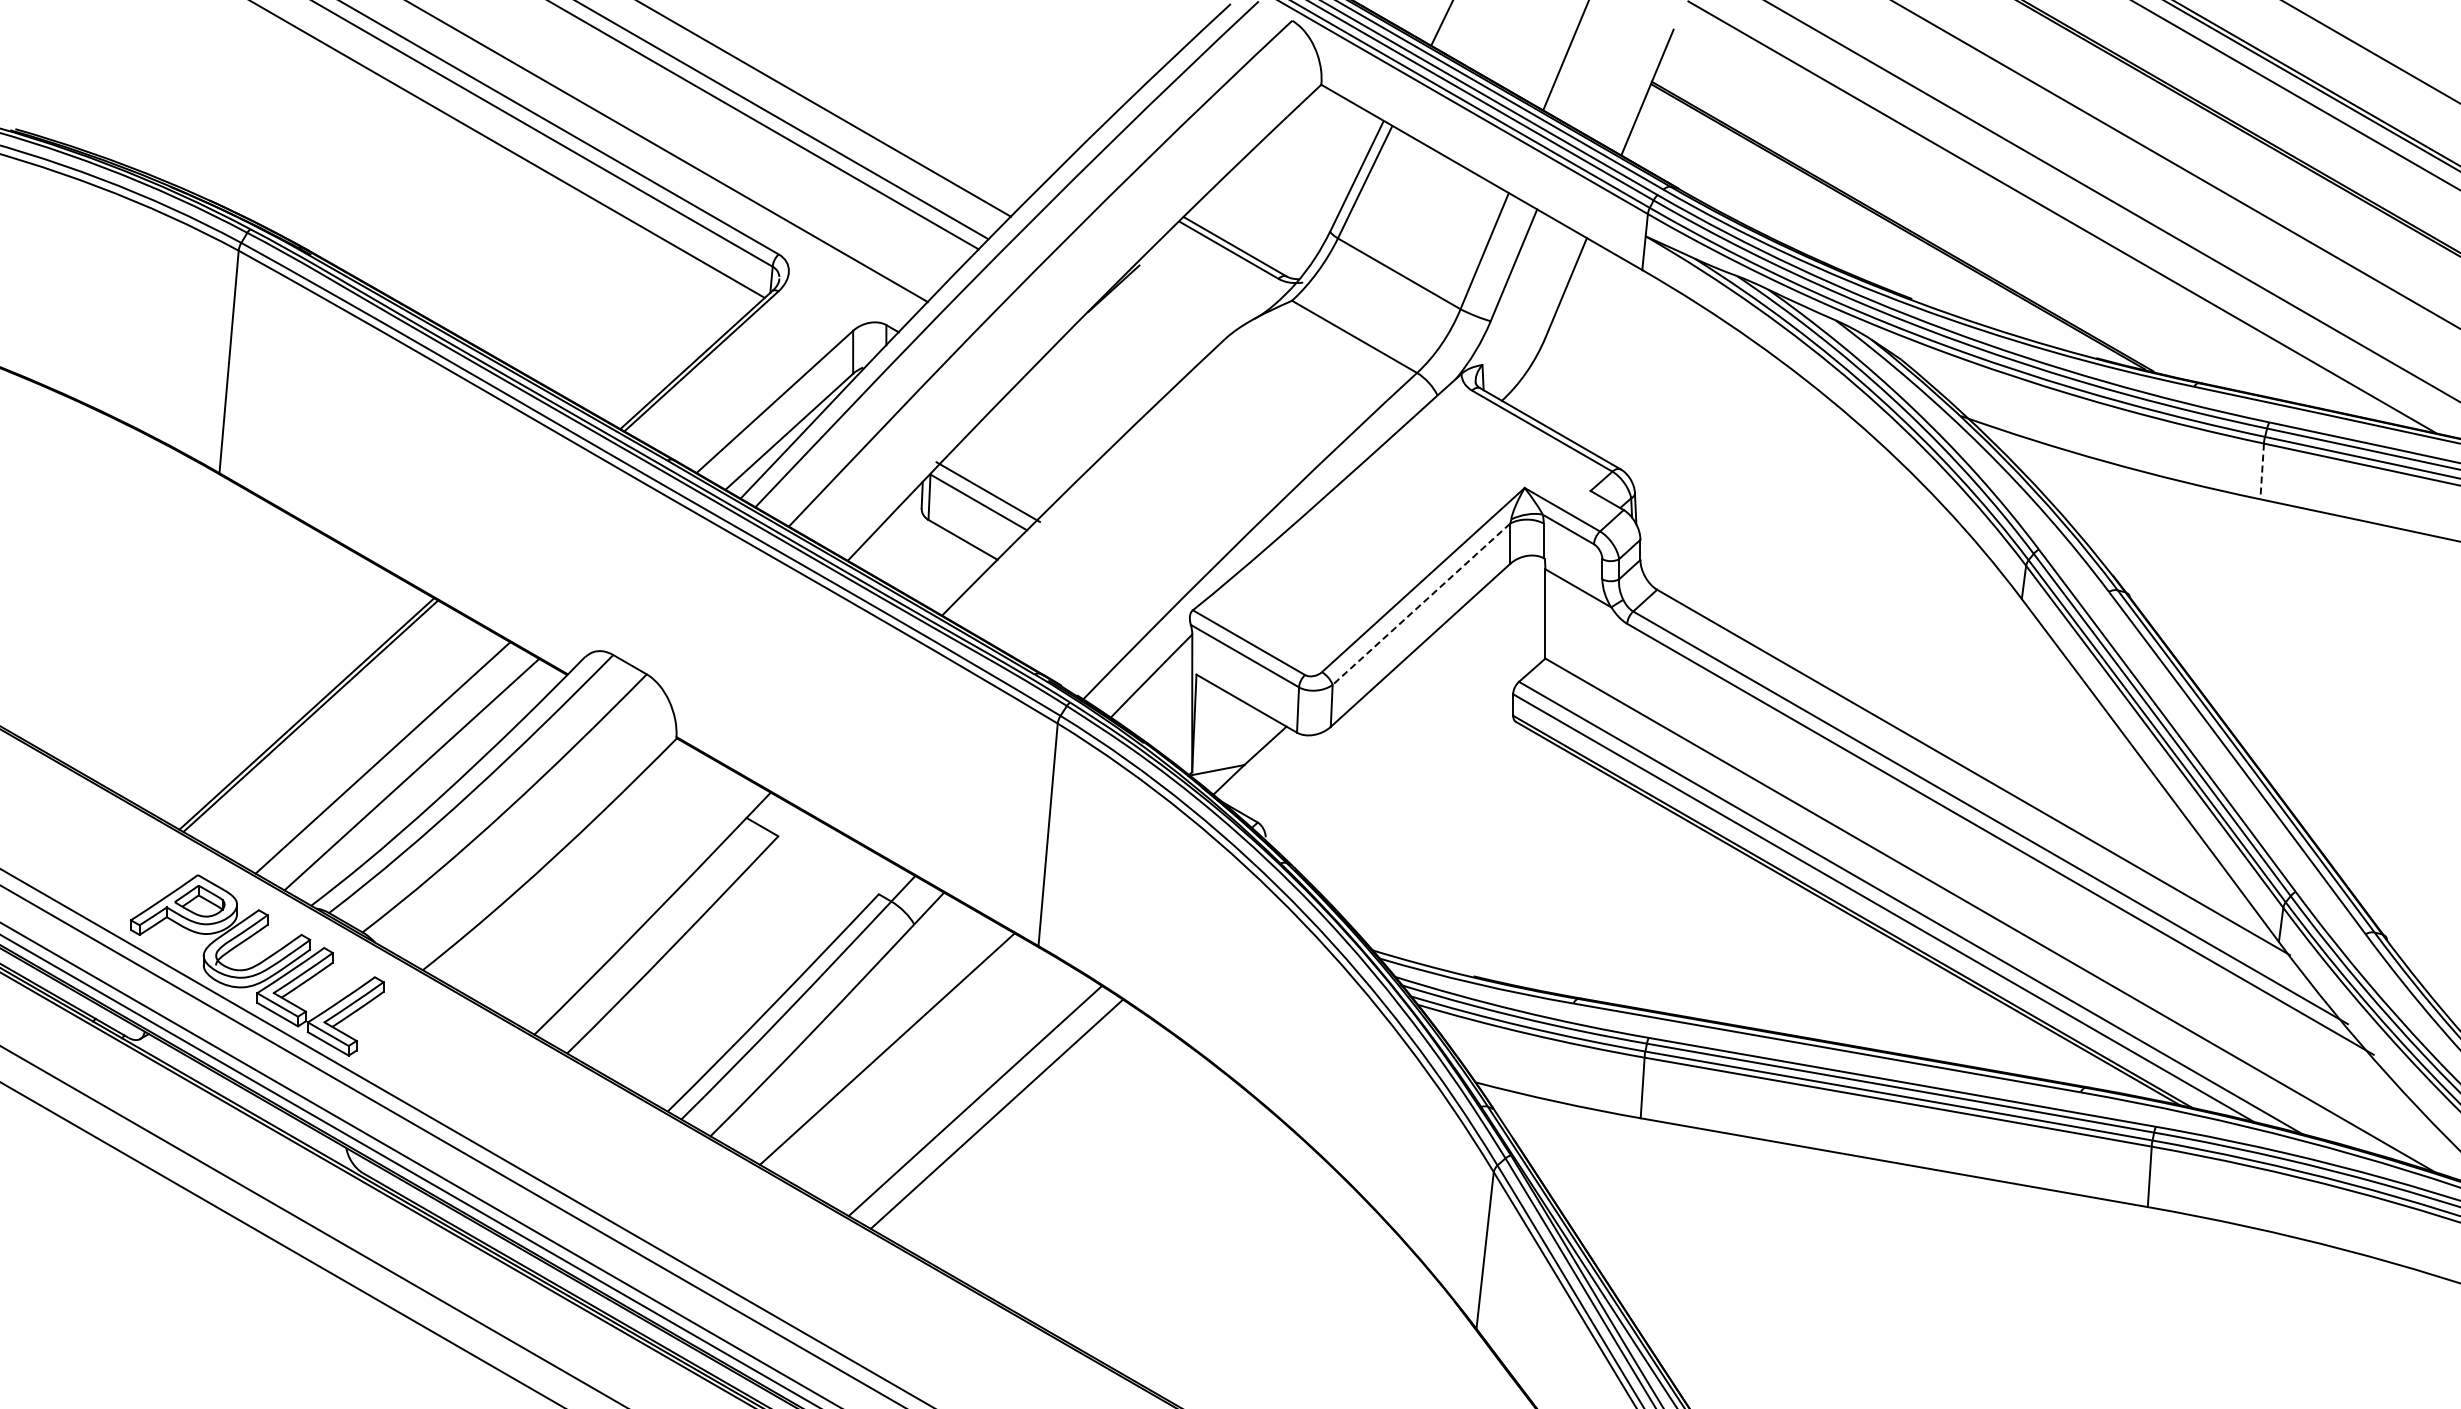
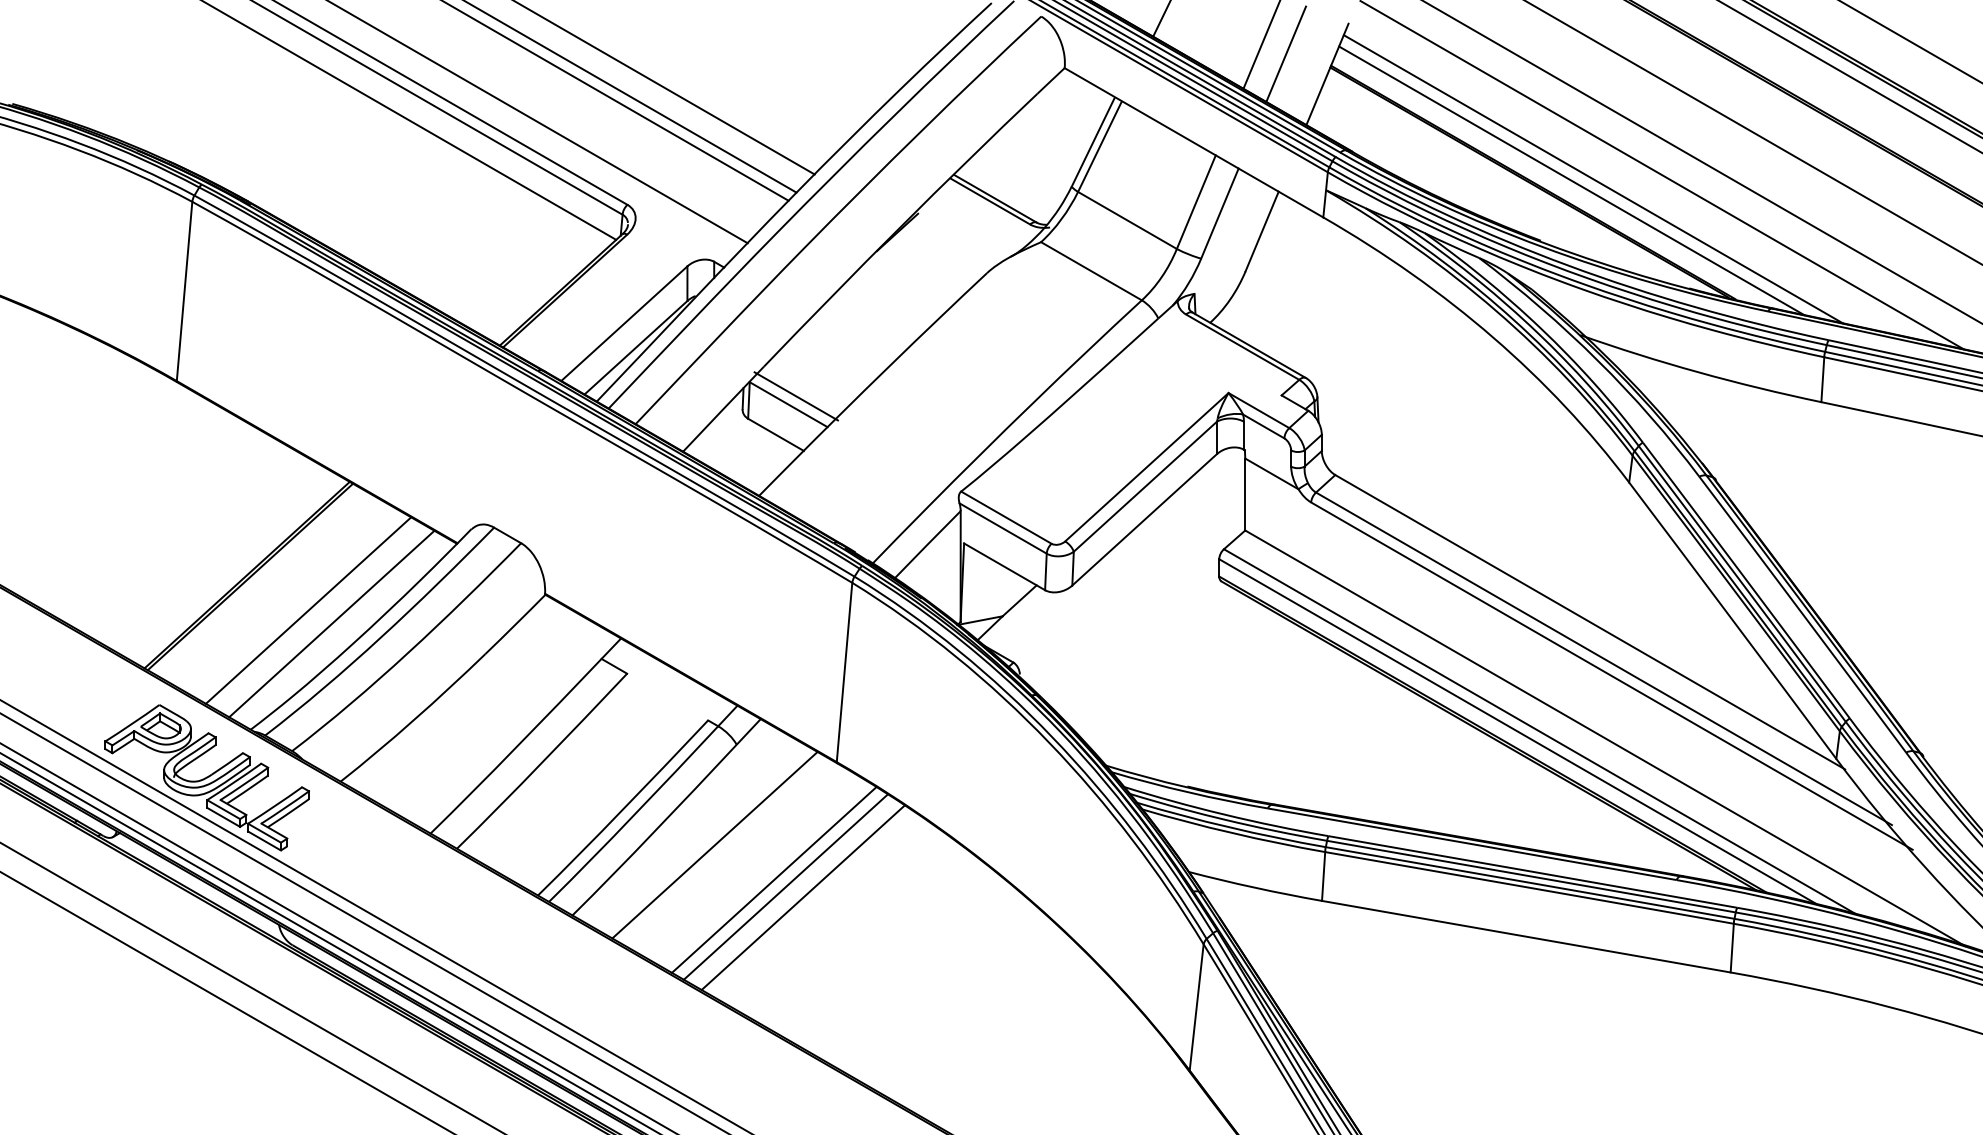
line: (1595, 67) -> (1285, 54), added
line: (1977, 222) -> (1593, 179), added
line: (1950, 224) -> (1571, 180), added
line: (2262, 471) -> (1823, 379), dashed -> solid
line: (1421, 604) -> (1145, 486), dashed -> solid
line: (960, 1092) -> (773, 880), added

